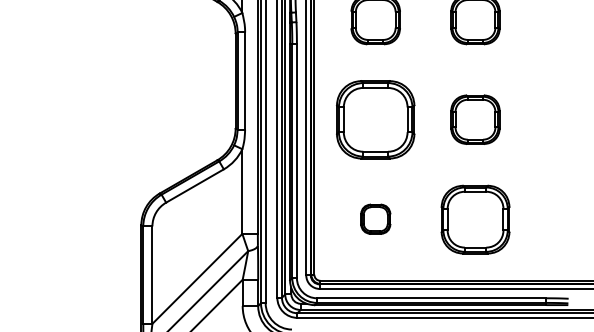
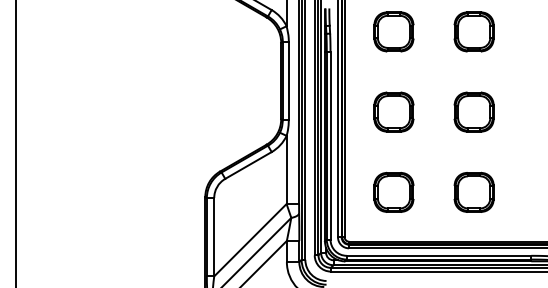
part: (375, 118) -> (393, 111), size x0.62
part: (375, 218) -> (393, 191), size x1.67
part: (474, 218) -> (473, 191), size x0.71

